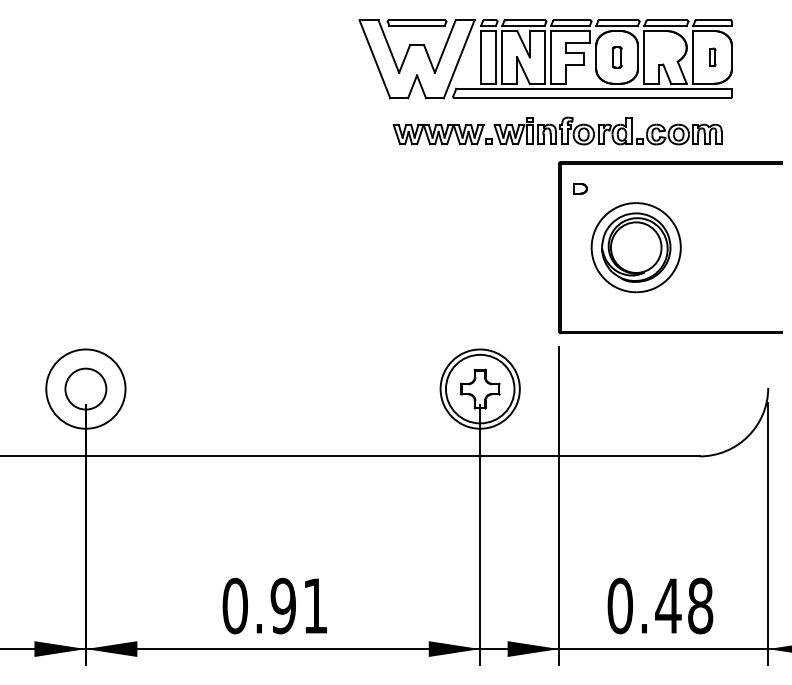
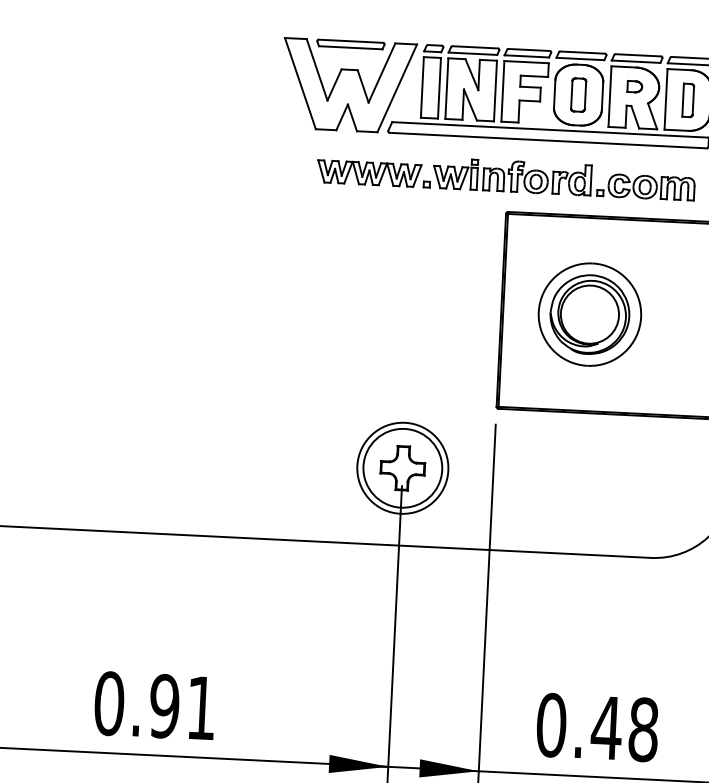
part: (617, 57) -> (579, 95), size x1.43
part: (712, 57) -> (688, 100), size x1.67
part: (580, 188) -> (634, 86), moved

